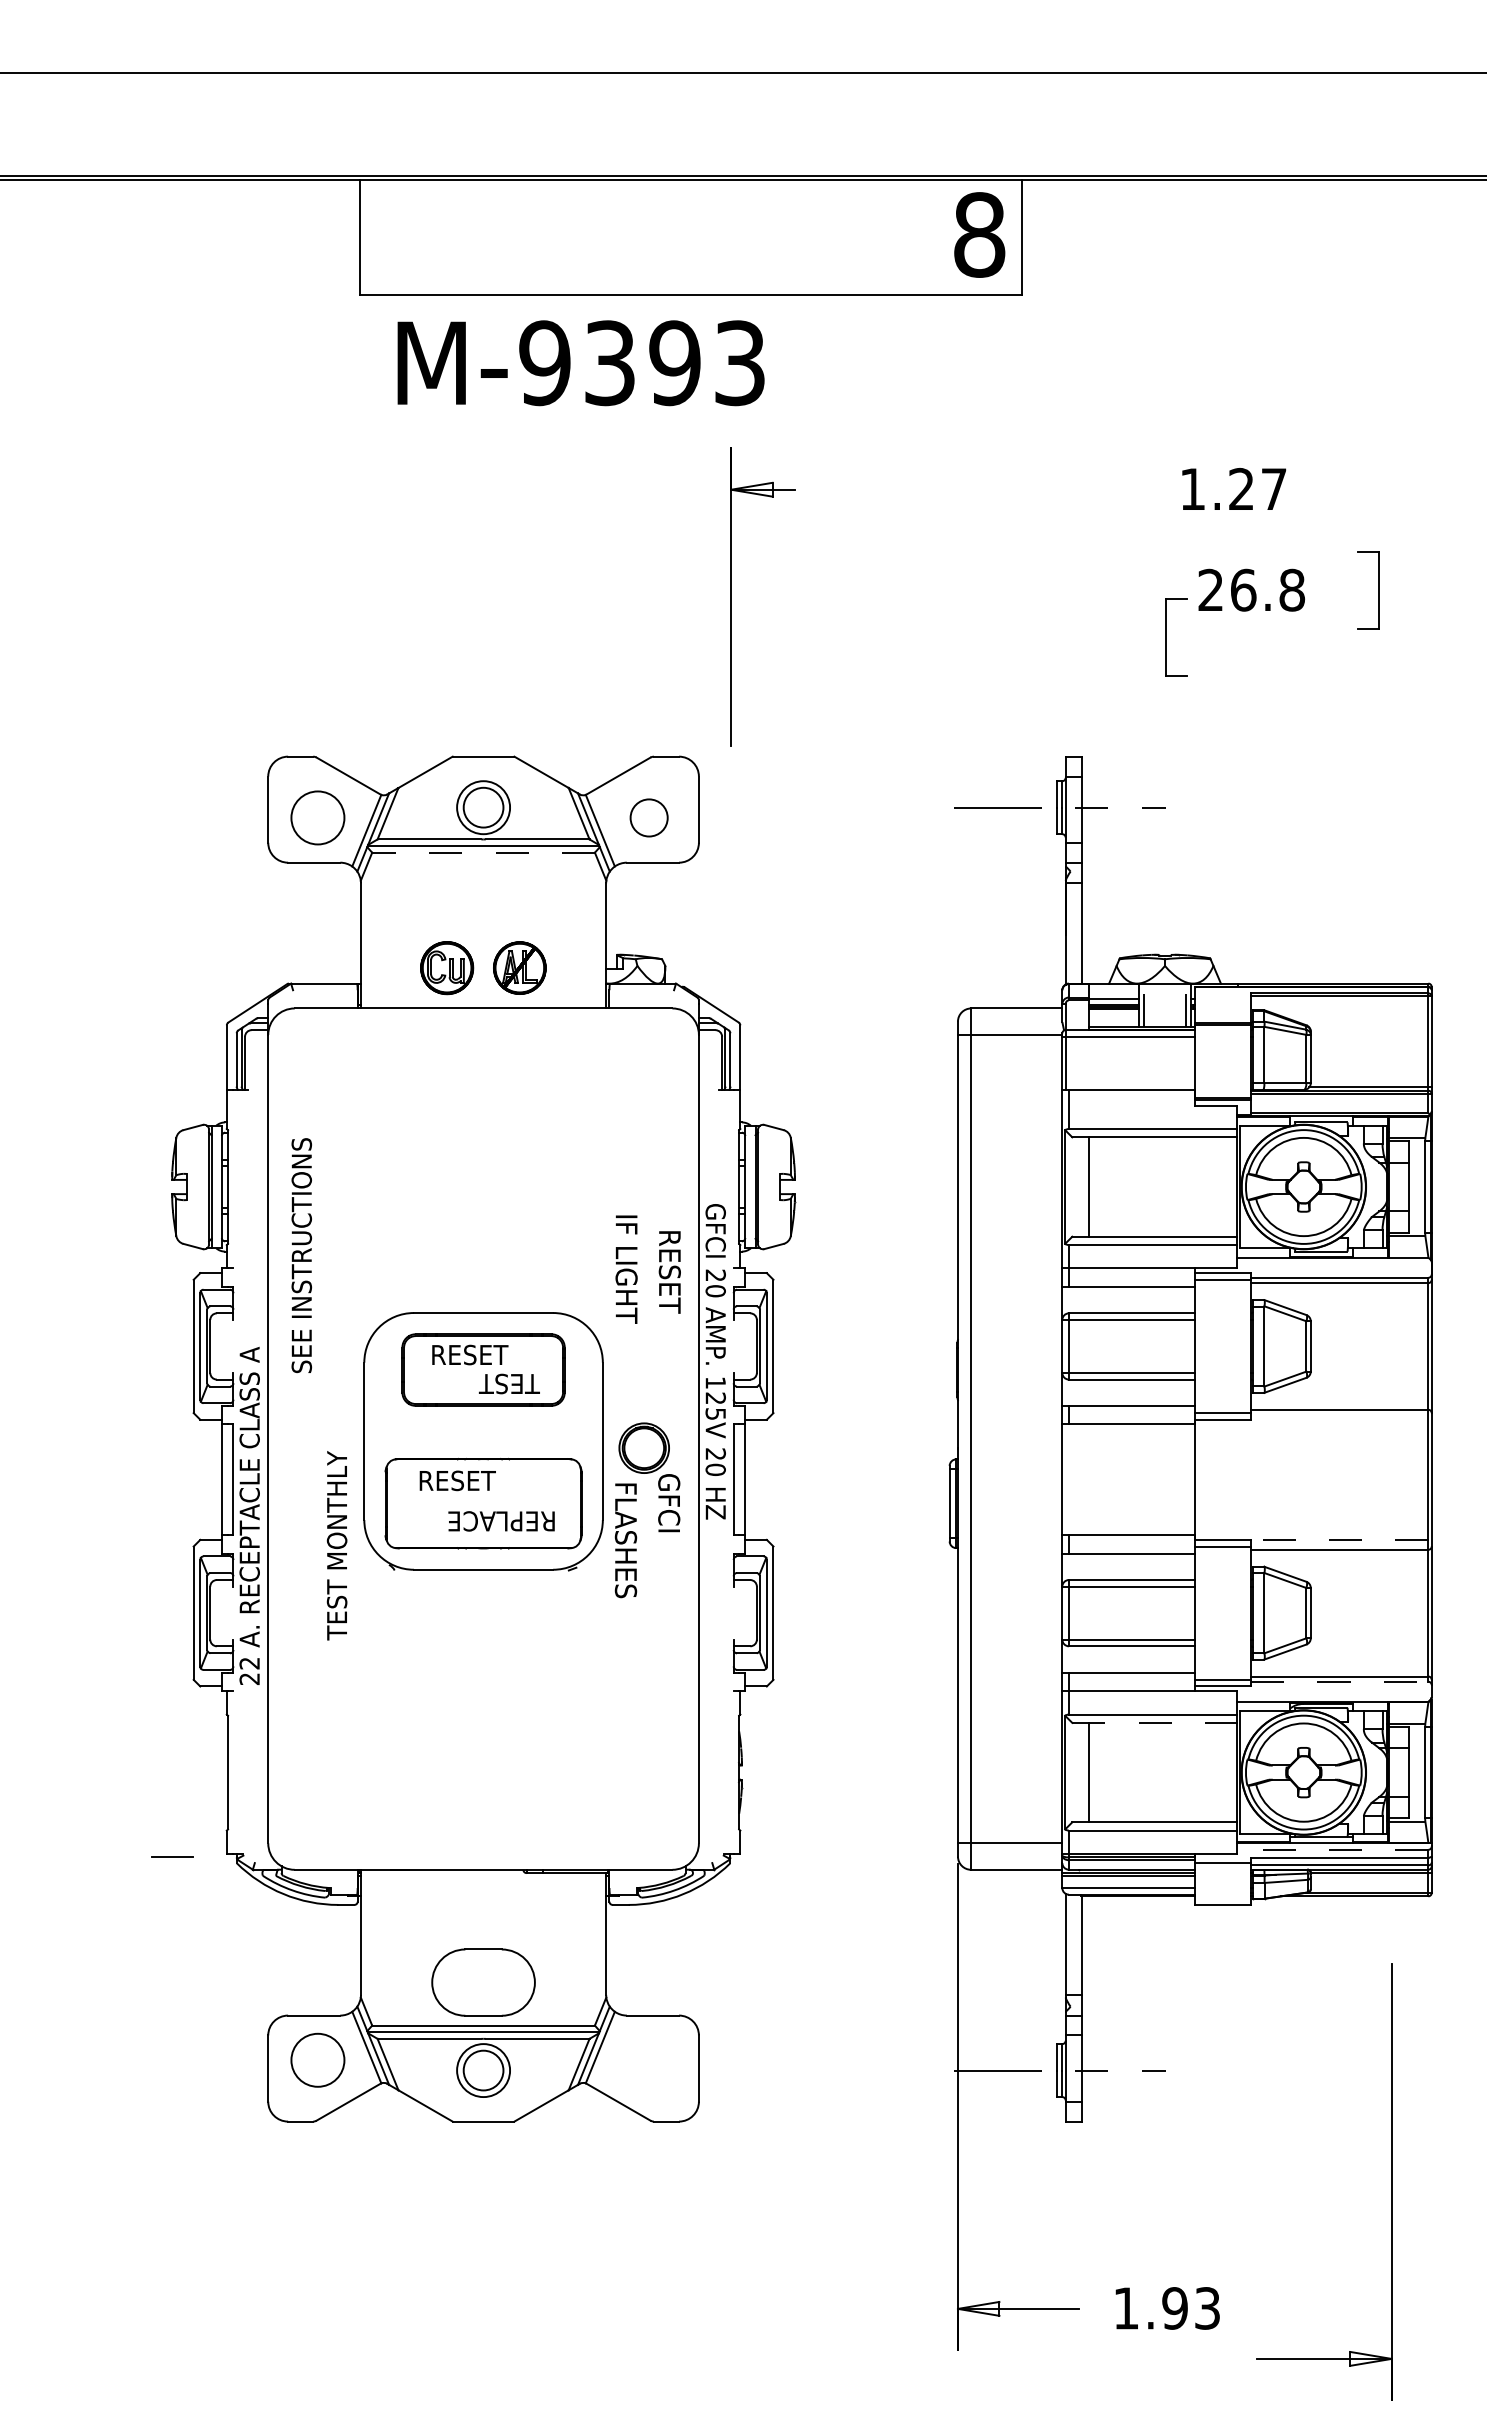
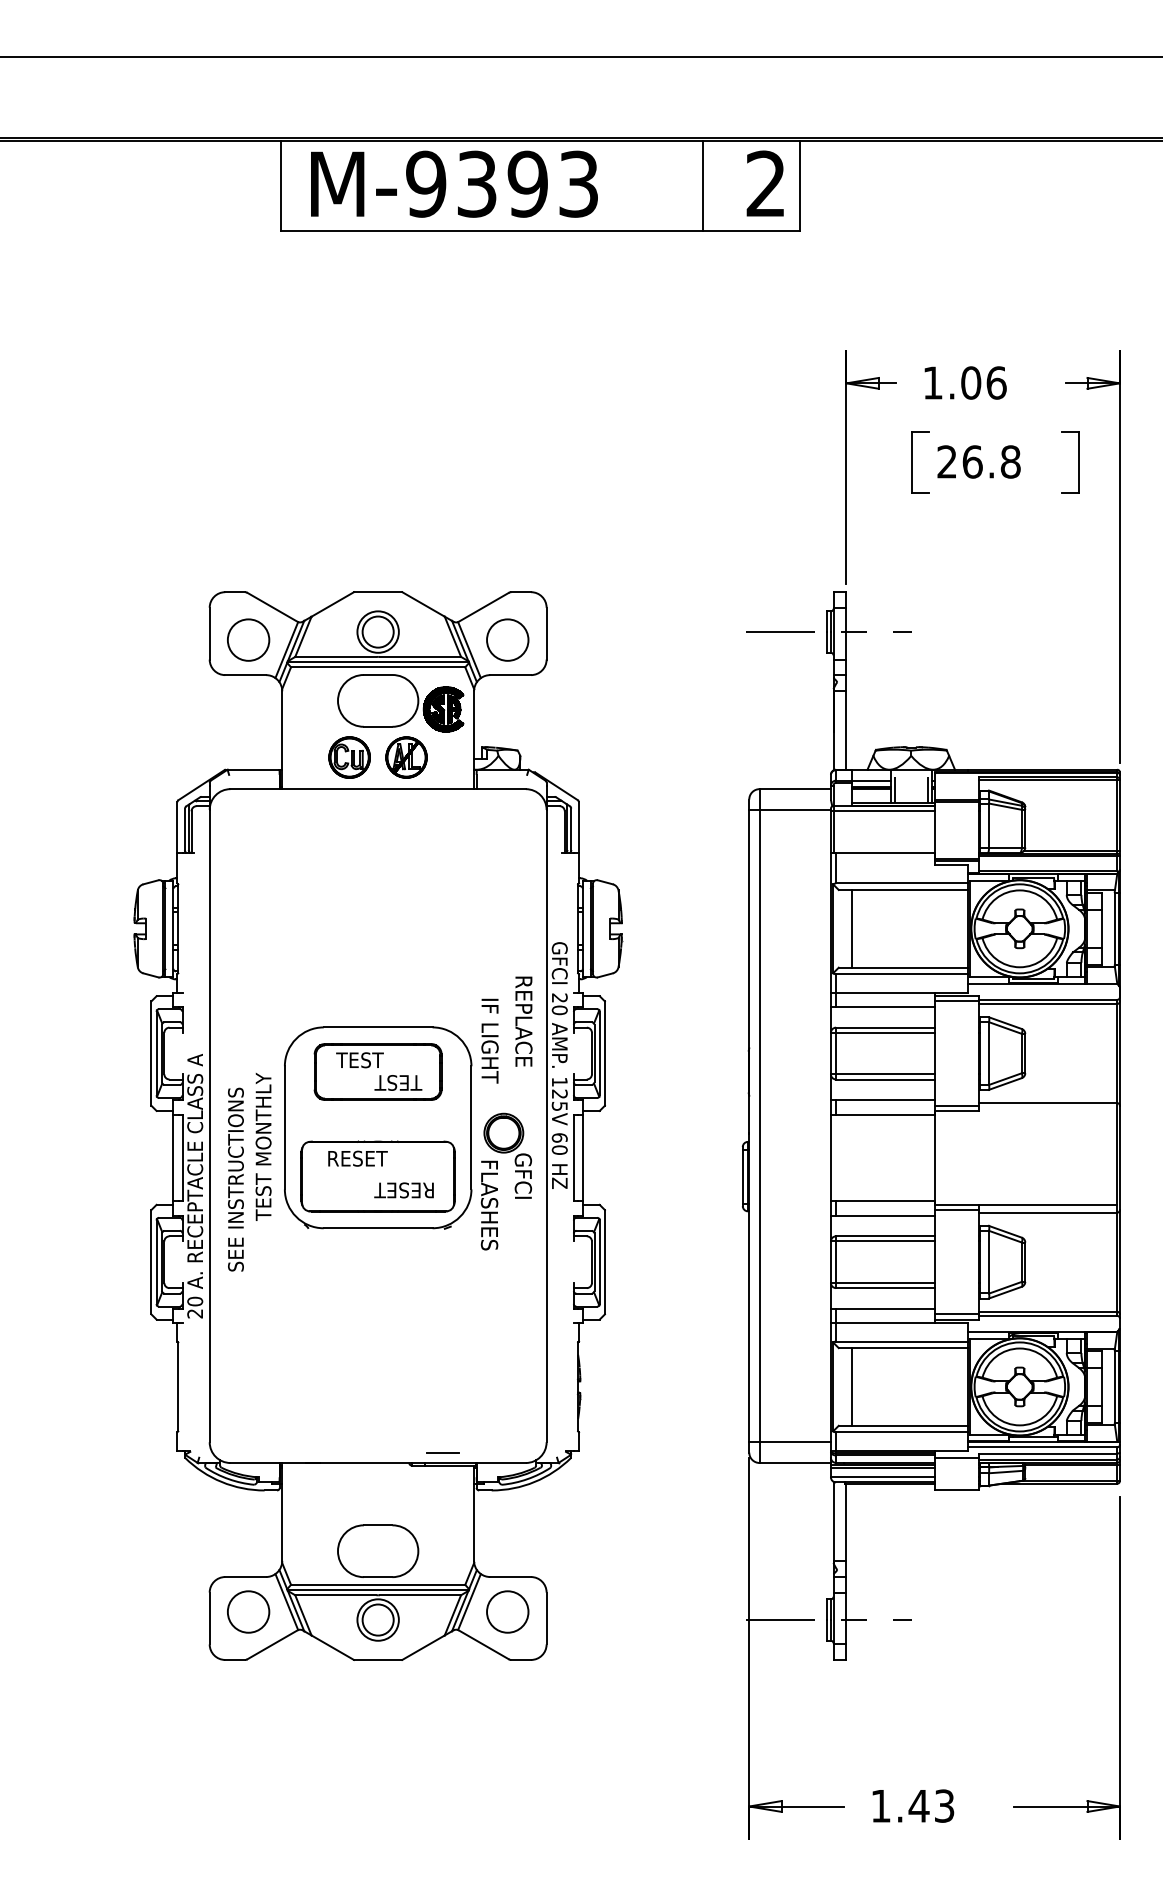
text: (979, 234) -> (766, 183), 8 -> 2
line: (898, 237) -> (702, 186), added
text: (580, 363) -> (453, 184), moved
text: (1257, 488) -> (983, 382), 1.27 -> 1.06
part: (731, 596) -> (846, 466), moved
part: (1166, 637) -> (912, 462), moved
part: (1431, 711) -> (1119, 556), added
circle: (648, 817) -> (507, 639), size x1.43
line: (483, 852) -> (378, 667), dashed -> solid
part: (512, 898) -> (400, 703), added
text: (301, 1255) -> (235, 1179), moved
text: (626, 1269) -> (489, 1041), moved
text: (669, 1297) -> (523, 1015), RESET -> REPLACE
text: (468, 1354) -> (366, 1059), RESET -> TEST
text: (715, 1454) -> (559, 1138), 20 -> 60
text: (485, 1521) -> (379, 1190), REPLACE -> RESET
line: (1339, 1539) -> (1047, 1204), dashed -> solid
text: (336, 1545) -> (263, 1146), moved
text: (249, 1663) -> (195, 1301), 22 -> 20
line: (1339, 1681) -> (1047, 1315), dashed -> solid
line: (1155, 1722) -> (903, 1347), dashed -> solid
line: (1332, 1849) -> (1042, 1447), dashed -> solid
line: (172, 1856) -> (443, 1452), moved
circle: (648, 2059) -> (507, 1611), added
part: (1391, 2181) -> (1119, 1667), moved
text: (1174, 2308) -> (918, 1806), 1.93 -> 1.43

